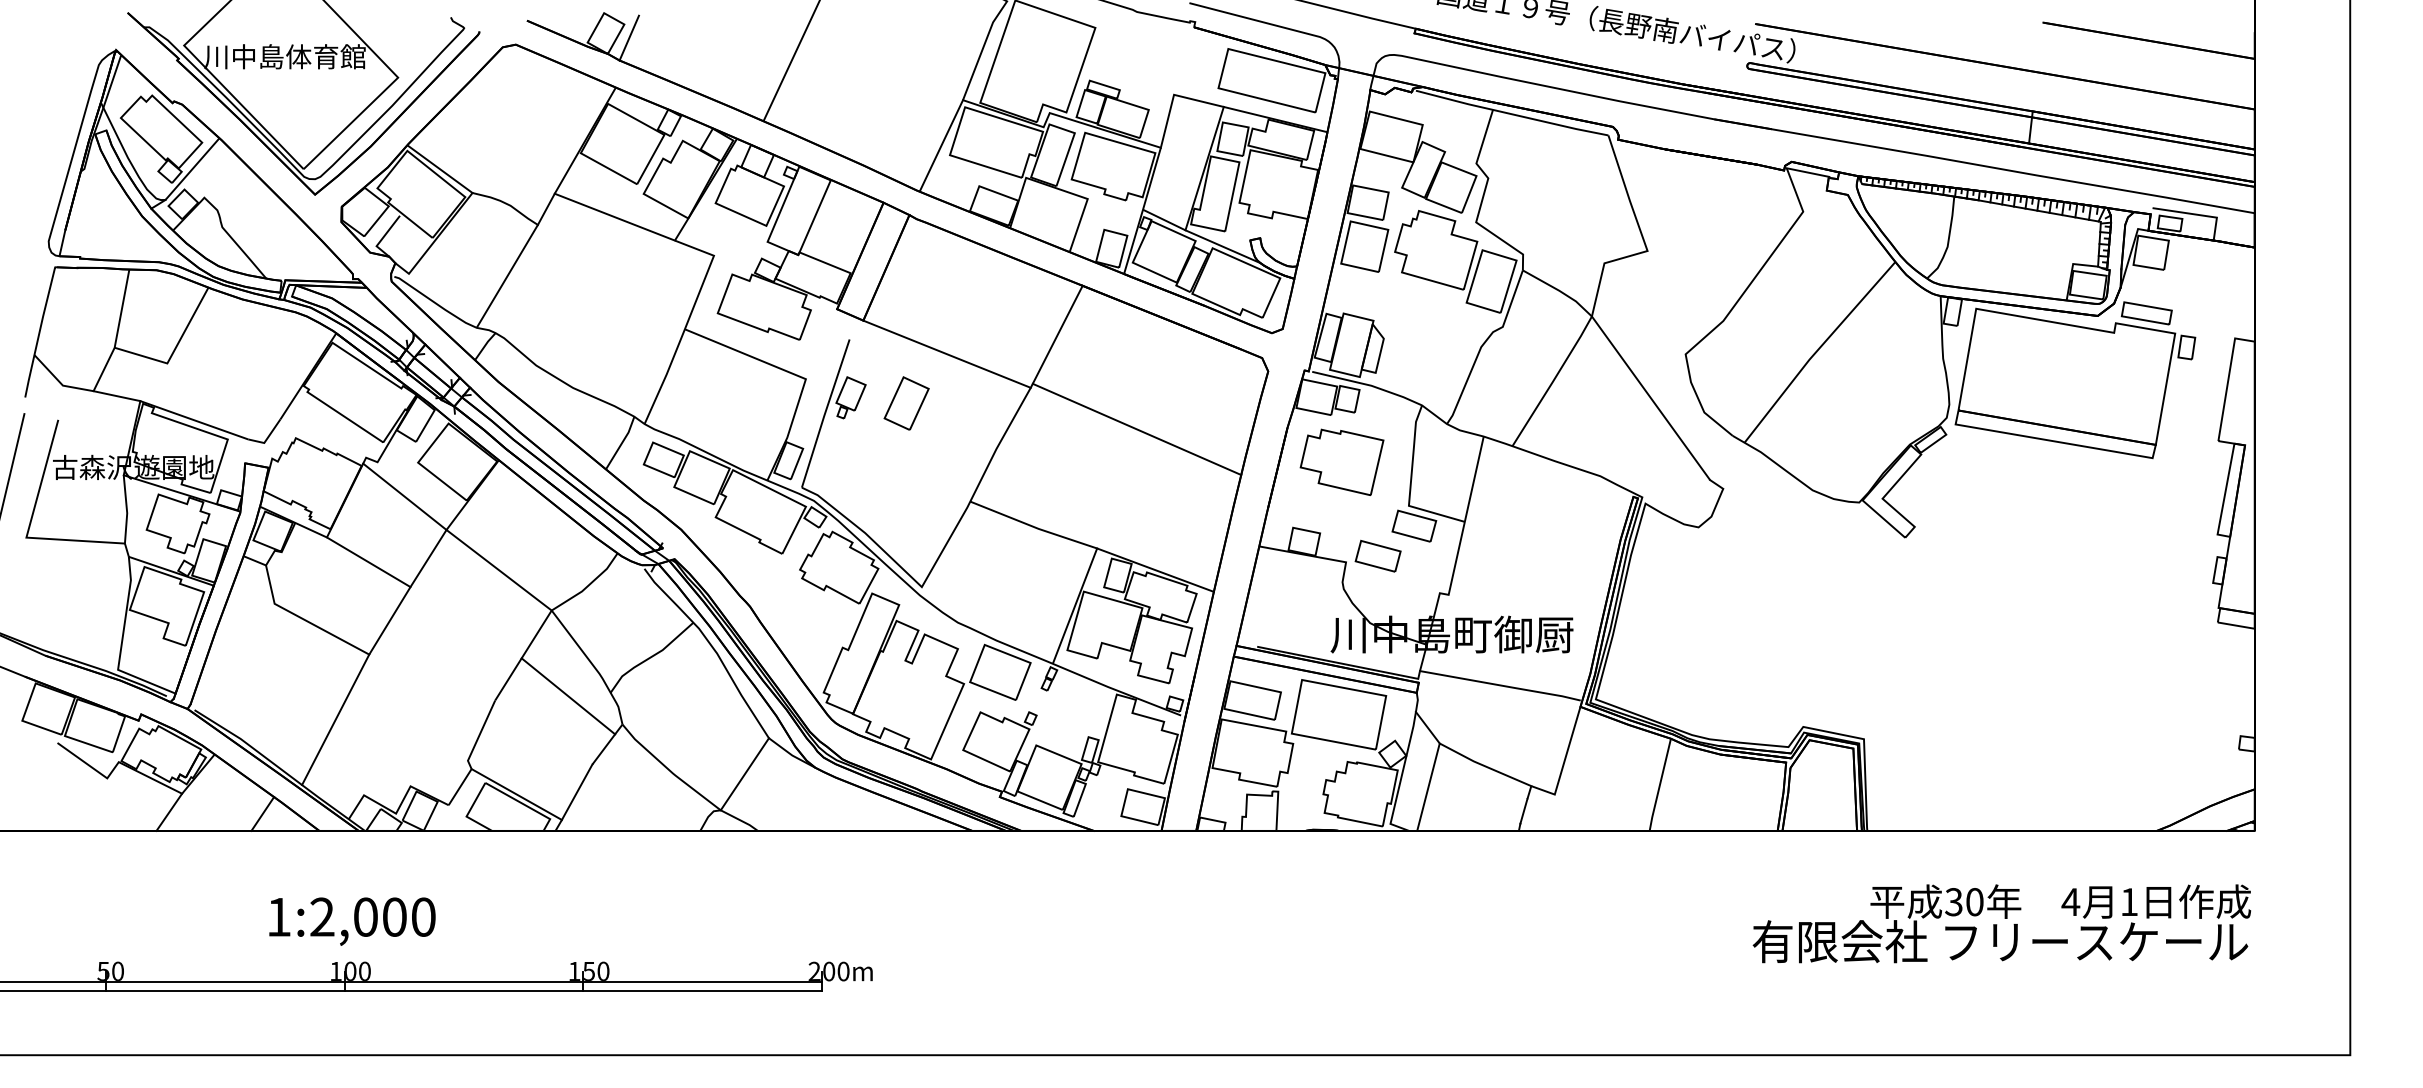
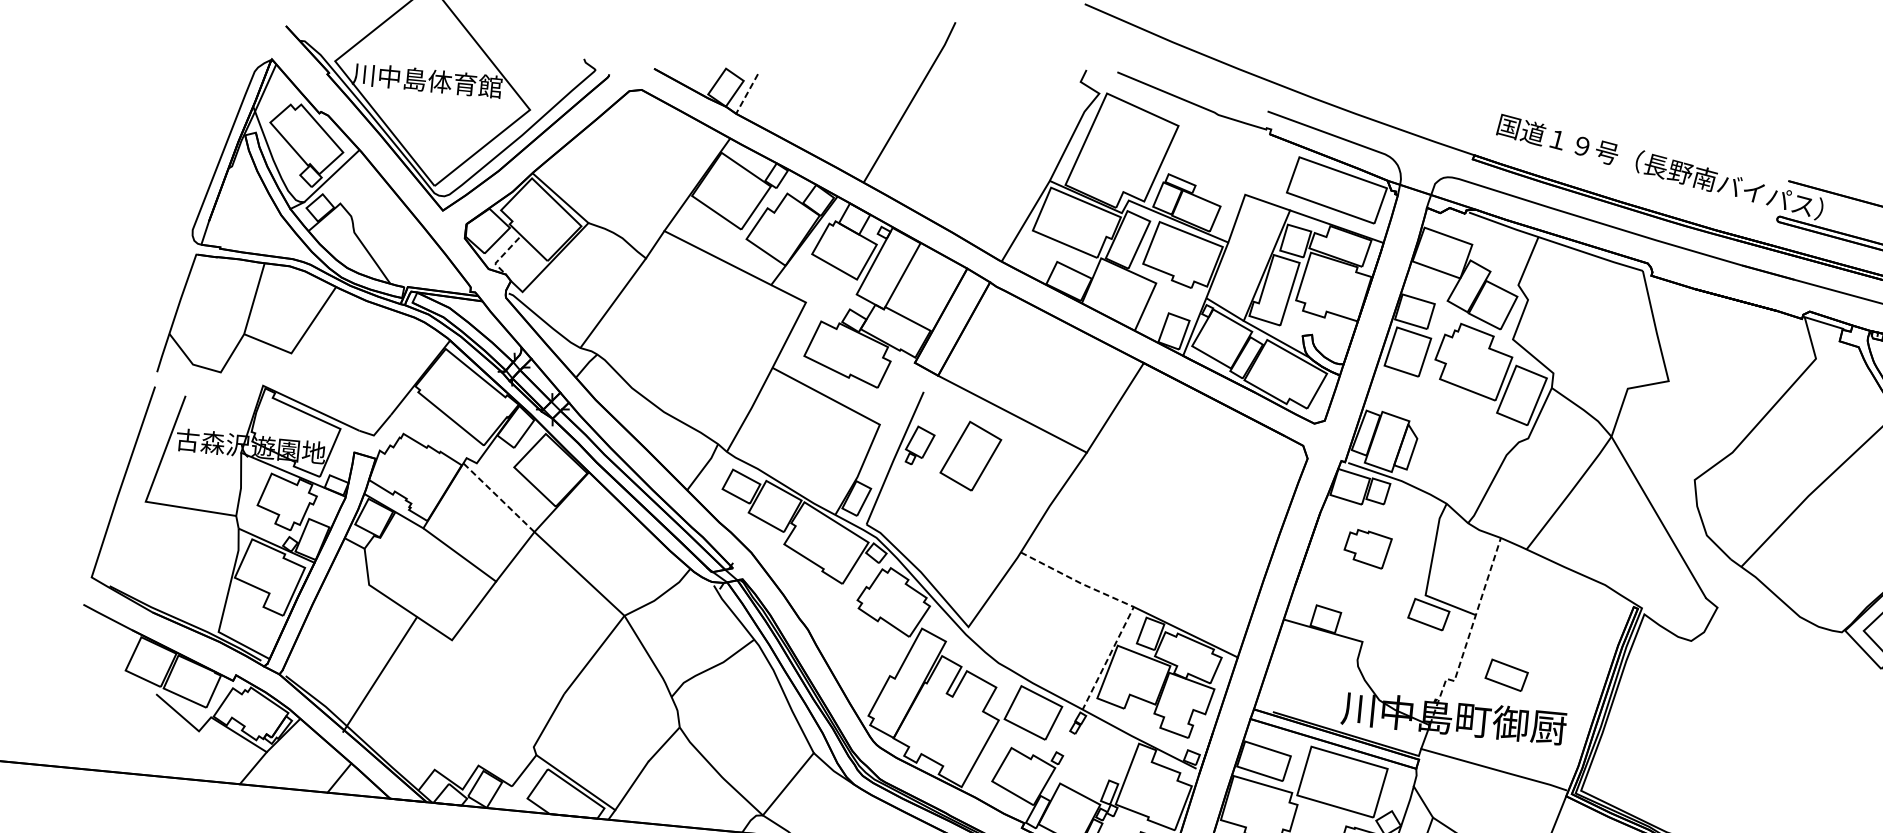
line: (629, 38) -> (747, 94), solid -> dashed
line: (382, 238) -> (501, 257), solid -> dashed
line: (116, 396) -> (241, 379), removed
part: (906, 403) -> (970, 456), size x1.4
line: (1136, 429) -> (1180, 500), removed
part: (1341, 461) -> (1367, 548), size x0.6
line: (404, 496) -> (498, 497), solid -> dashed
line: (1091, 546) -> (1128, 604), solid -> dashed
line: (1459, 547) -> (1468, 638), solid -> dashed
part: (1377, 555) -> (1506, 674), moved
line: (568, 696) -> (632, 696), removed
line: (335, 719) -> (380, 674), moved

